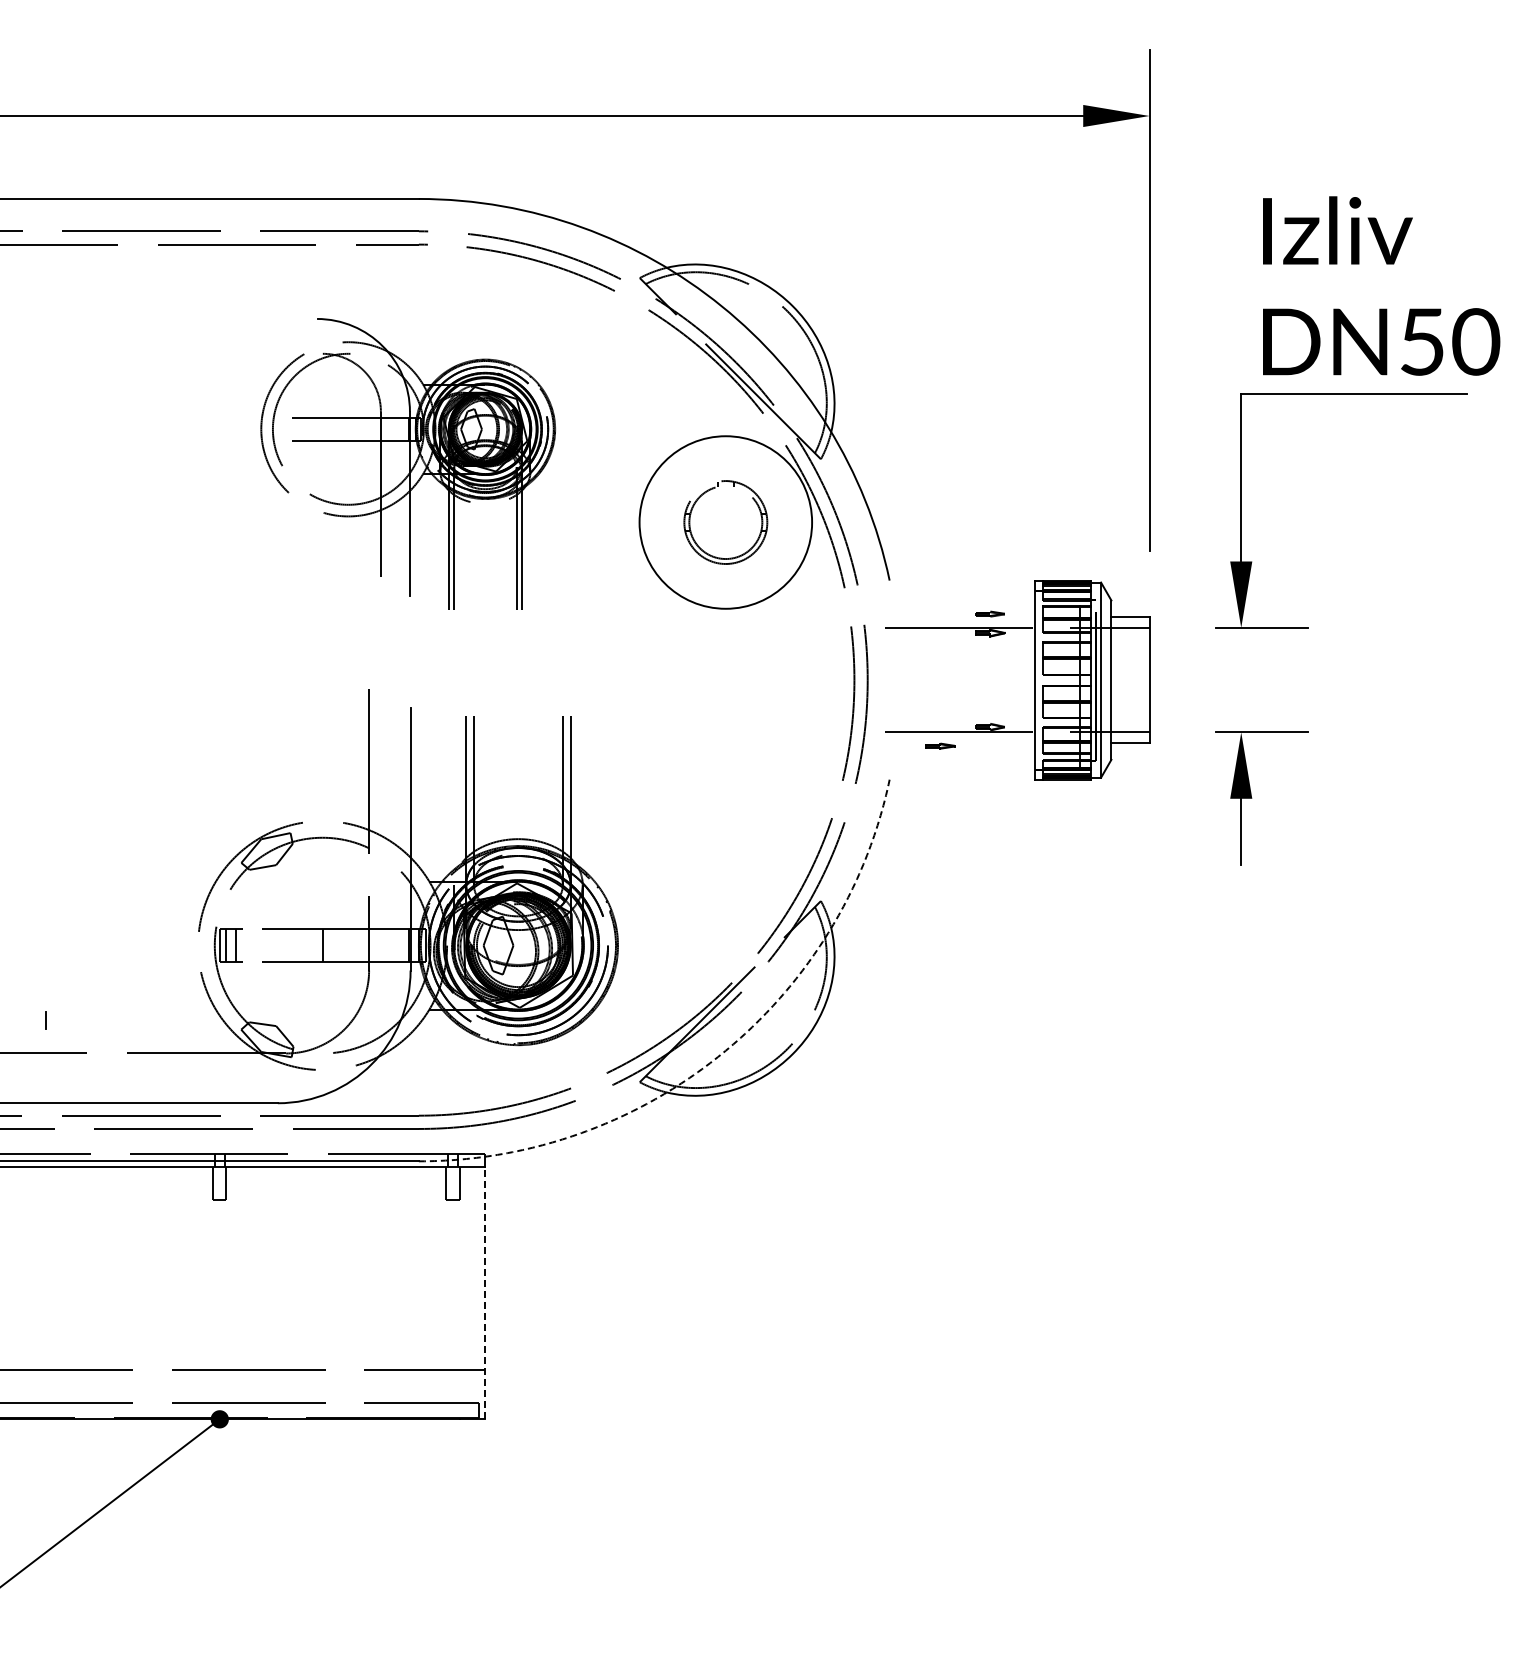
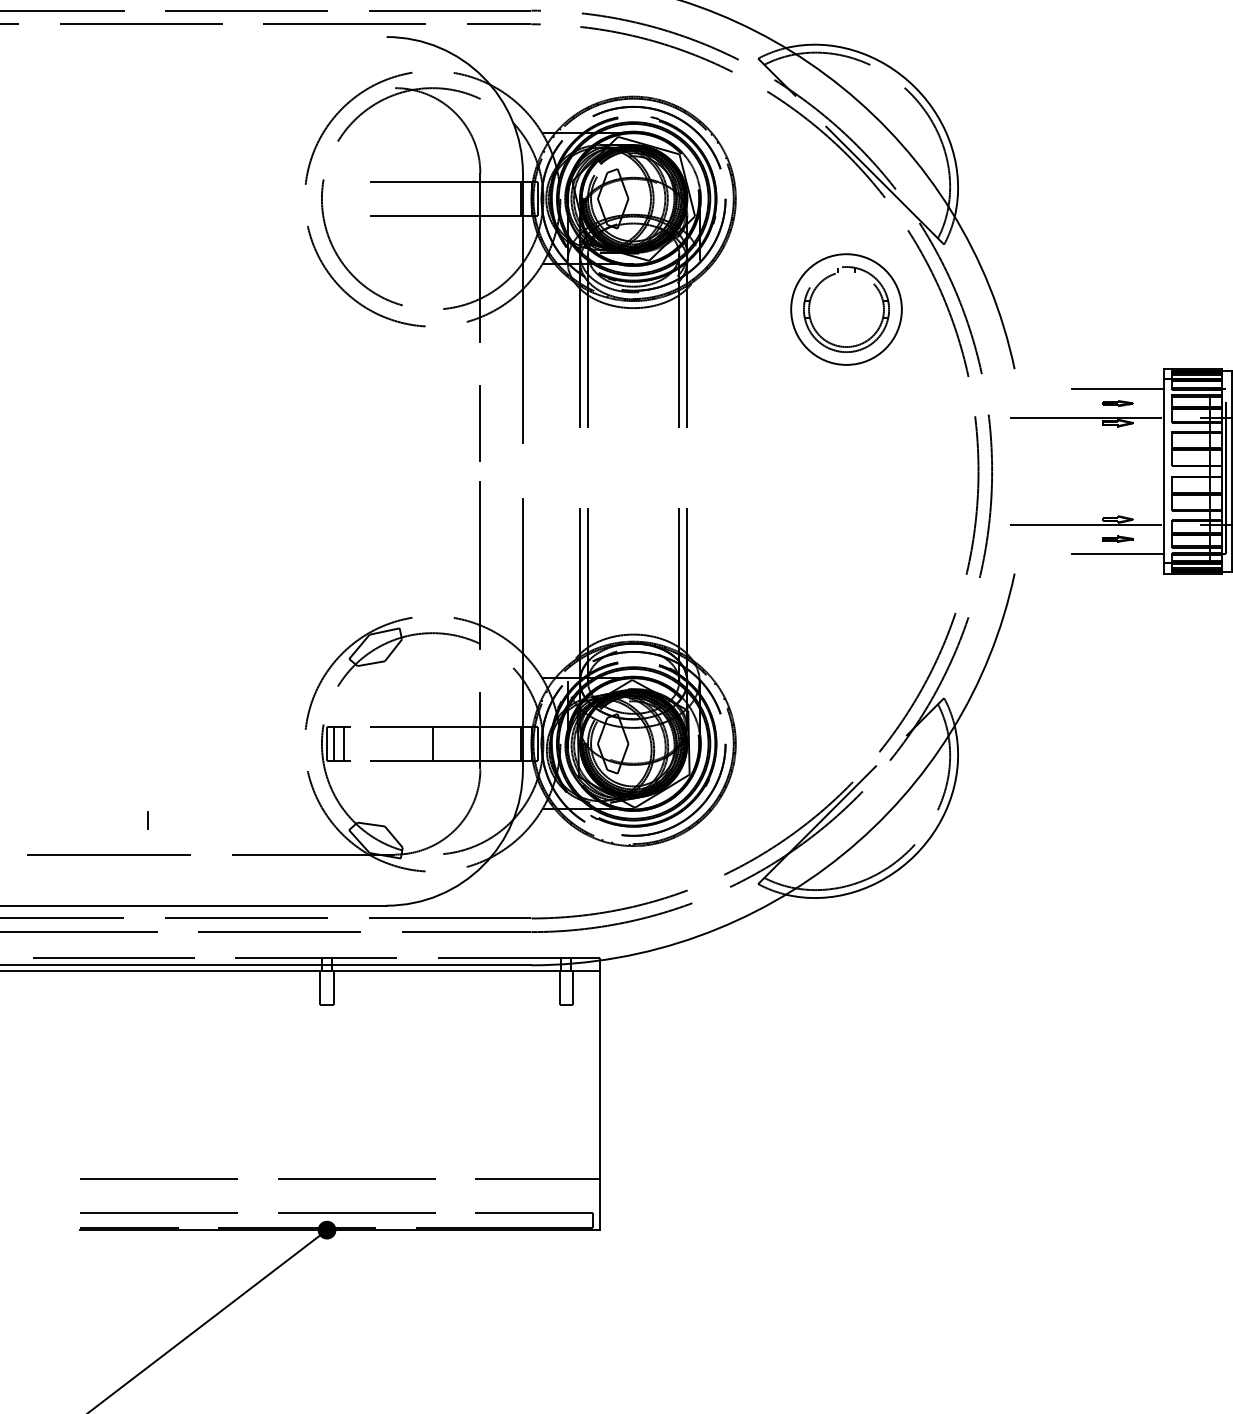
part: (408, 463) -> (520, 248), size x1.43
circle: (725, 522) -> (846, 309), size x0.62
line: (990, 599) -> (1118, 388), added
part: (940, 745) -> (1118, 538), moved
line: (990, 760) -> (1118, 553), added
arc: (721, 1053) -> (842, 854), dashed -> solid
line: (485, 1292) -> (599, 1099), dashed -> solid

